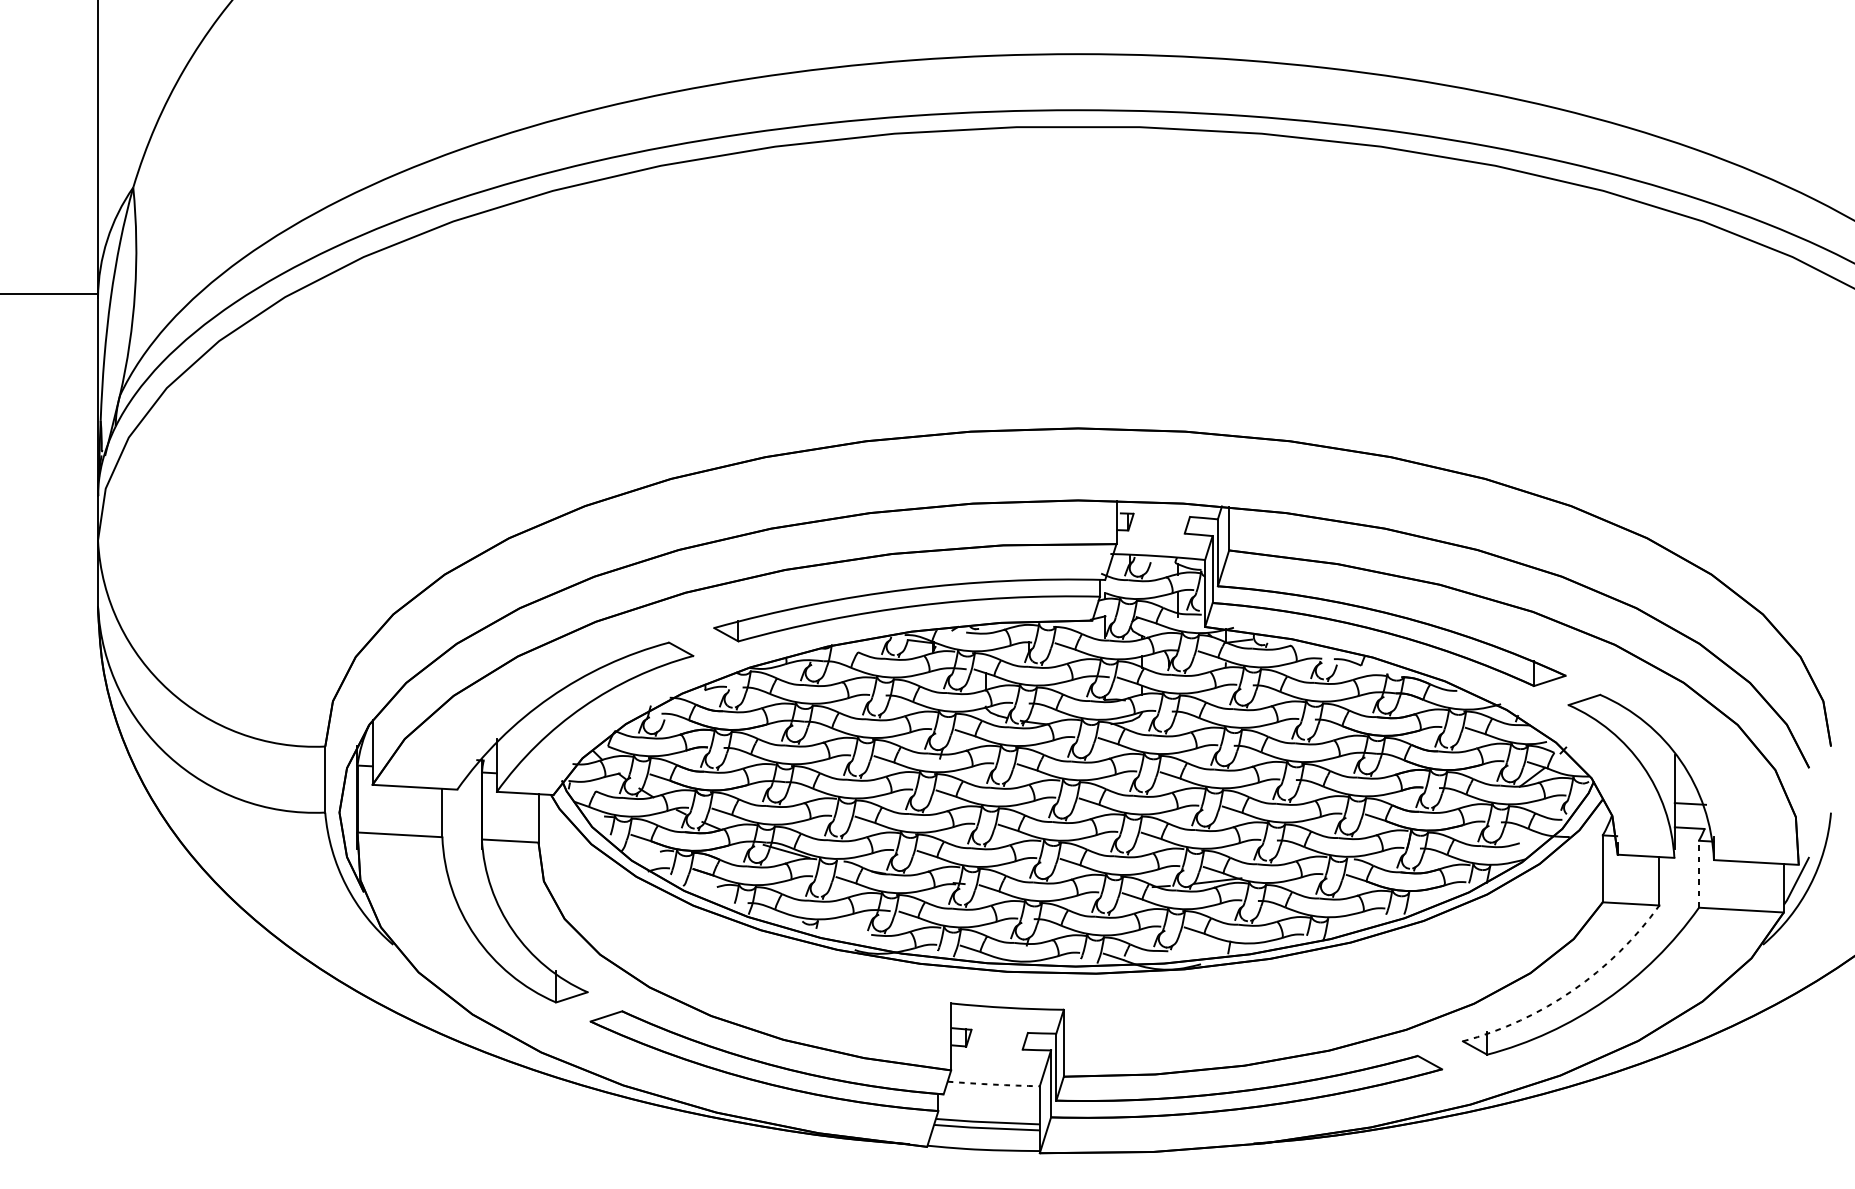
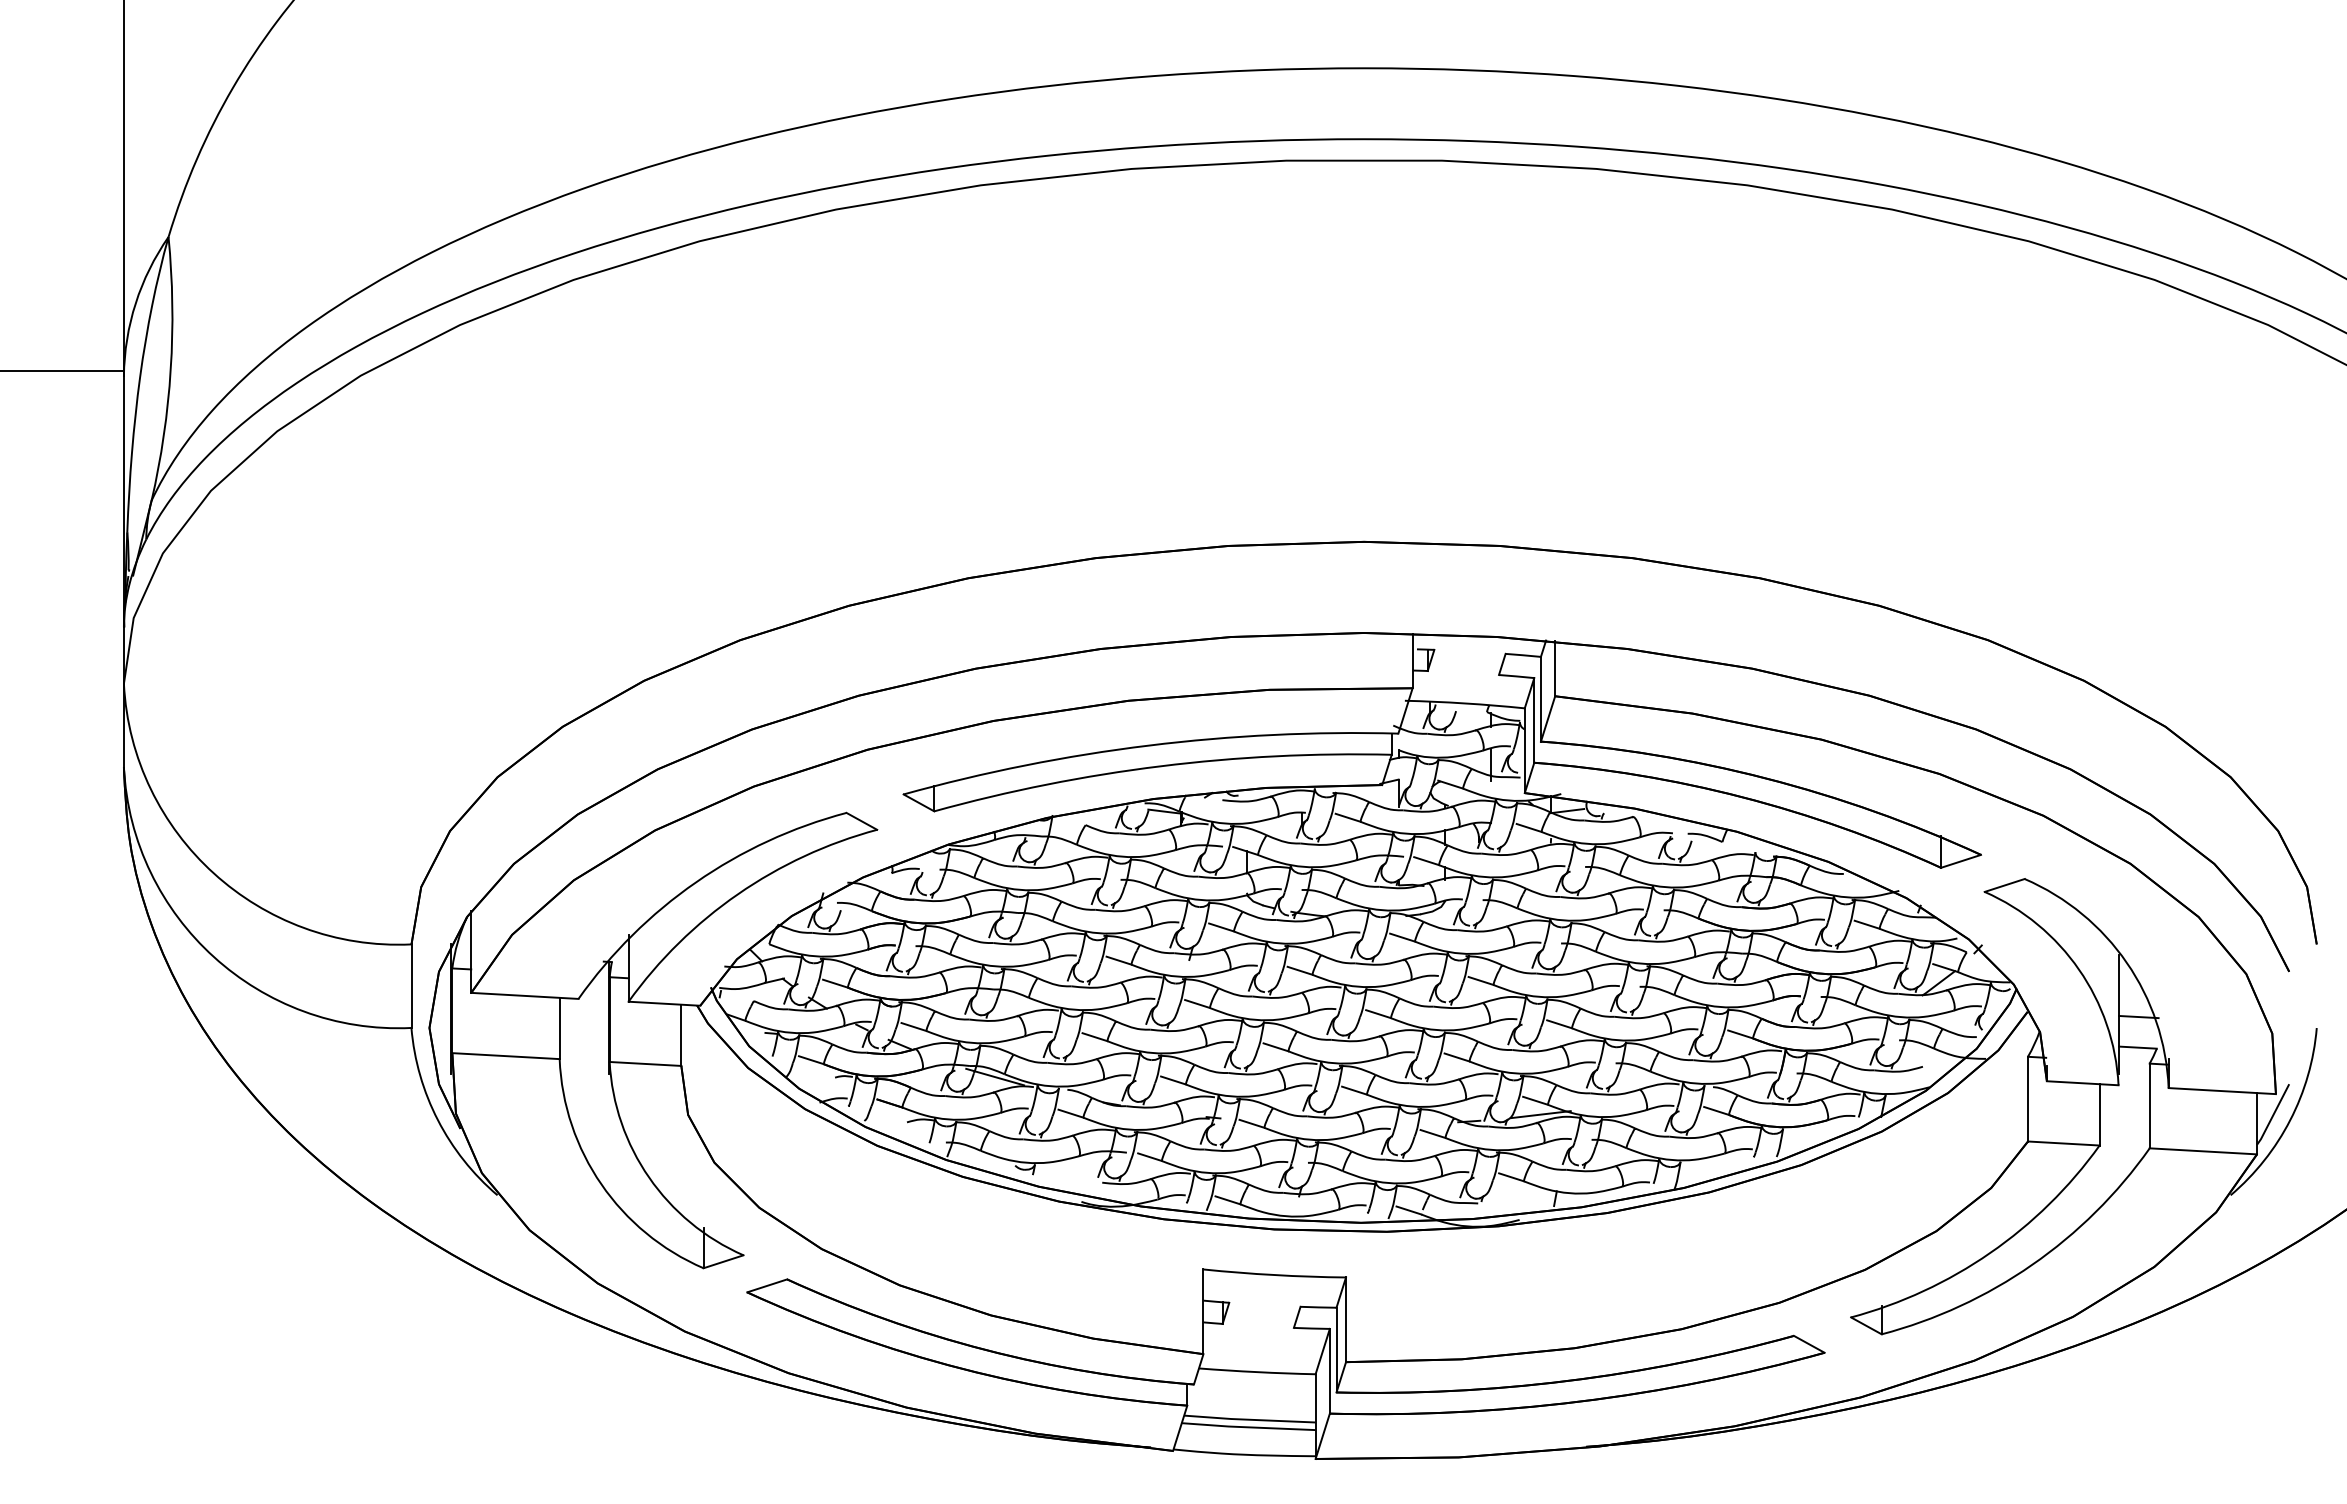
line: (1698, 873) -> (2149, 1105), dashed -> solid
arc: (1573, 990) -> (1990, 1253), dashed -> solid
arc: (993, 1084) -> (1257, 1372), dashed -> solid

